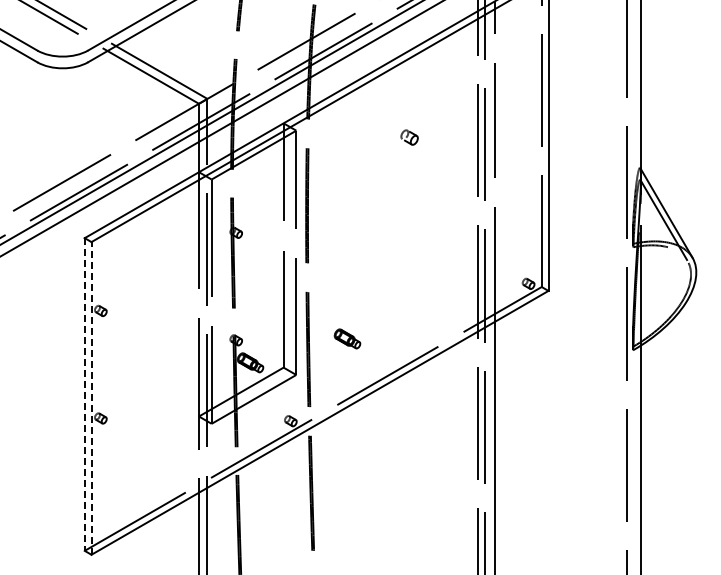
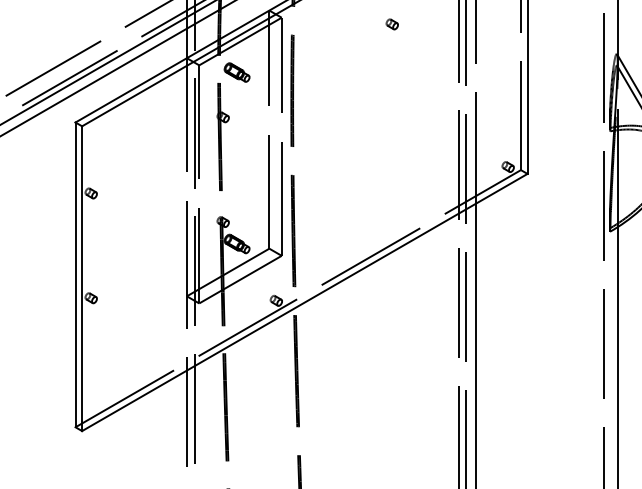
part: (409, 137) -> (392, 24), size x0.71
part: (347, 338) -> (237, 72), moved
line: (84, 395) -> (75, 275), dashed -> solid
line: (91, 397) -> (82, 277), dashed -> solid

